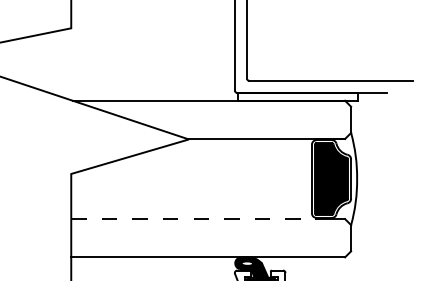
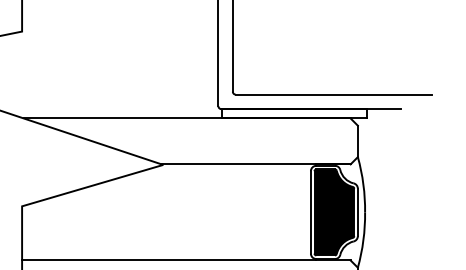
line: (193, 219) -> (168, 260), dashed -> solid

